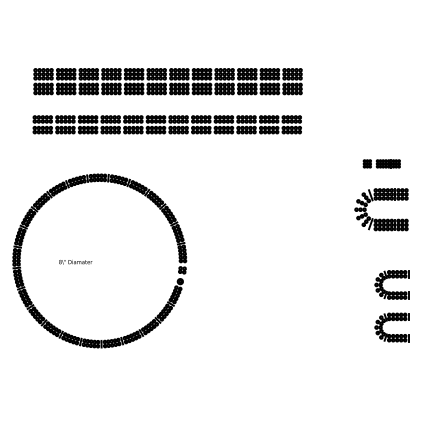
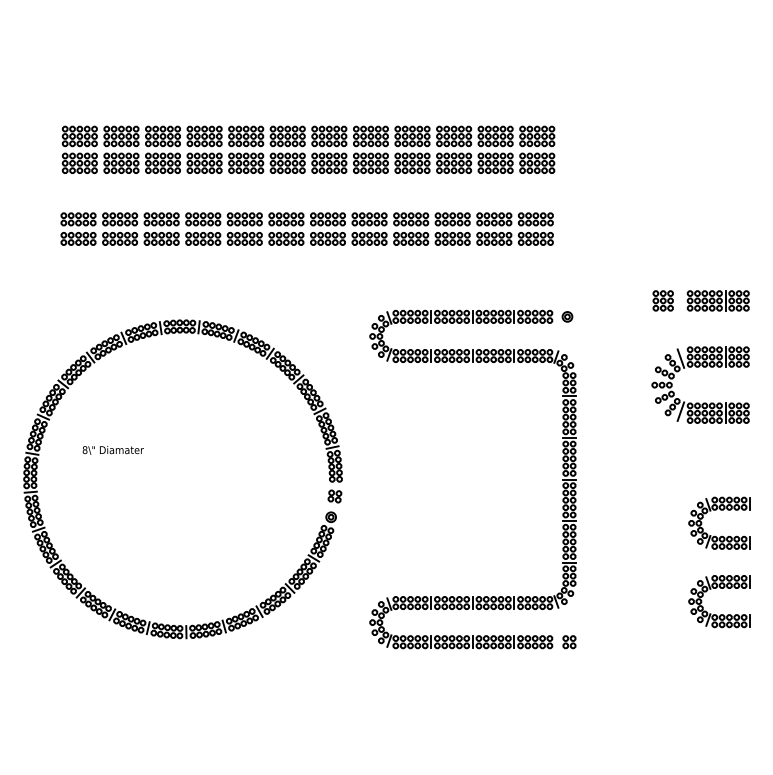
part: (381, 163) -> (700, 300), size x1.43
part: (305, 257) -> (560, 472), added
text: (75, 262) -> (112, 450), moved

